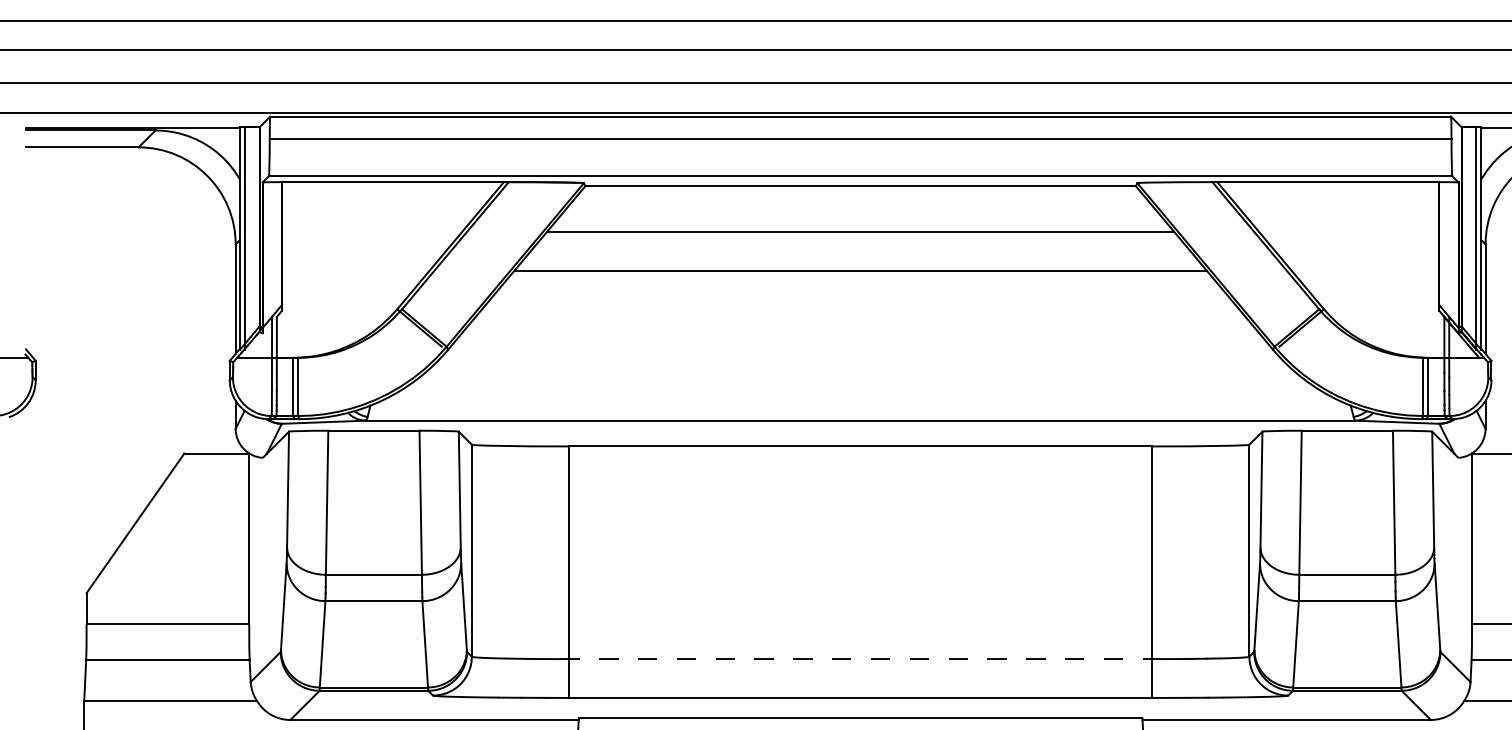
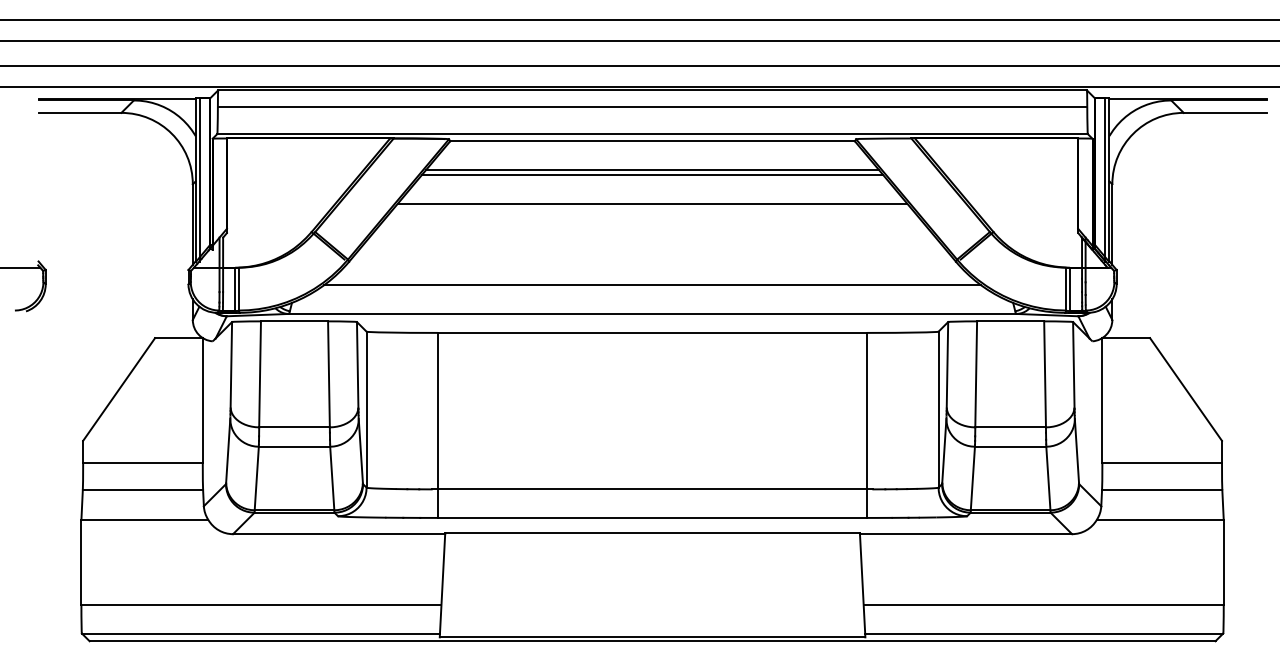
line: (860, 225) -> (652, 170), added
line: (860, 381) -> (652, 285), added
line: (860, 659) -> (652, 489), dashed -> solid

